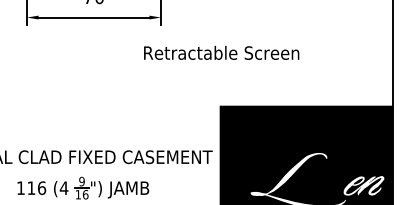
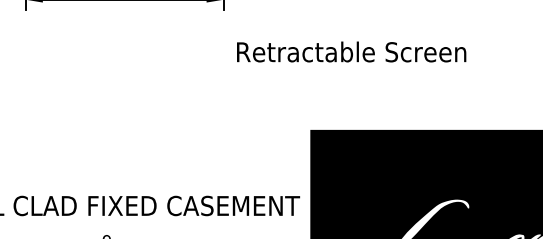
text: (221, 52) -> (351, 51), moved

